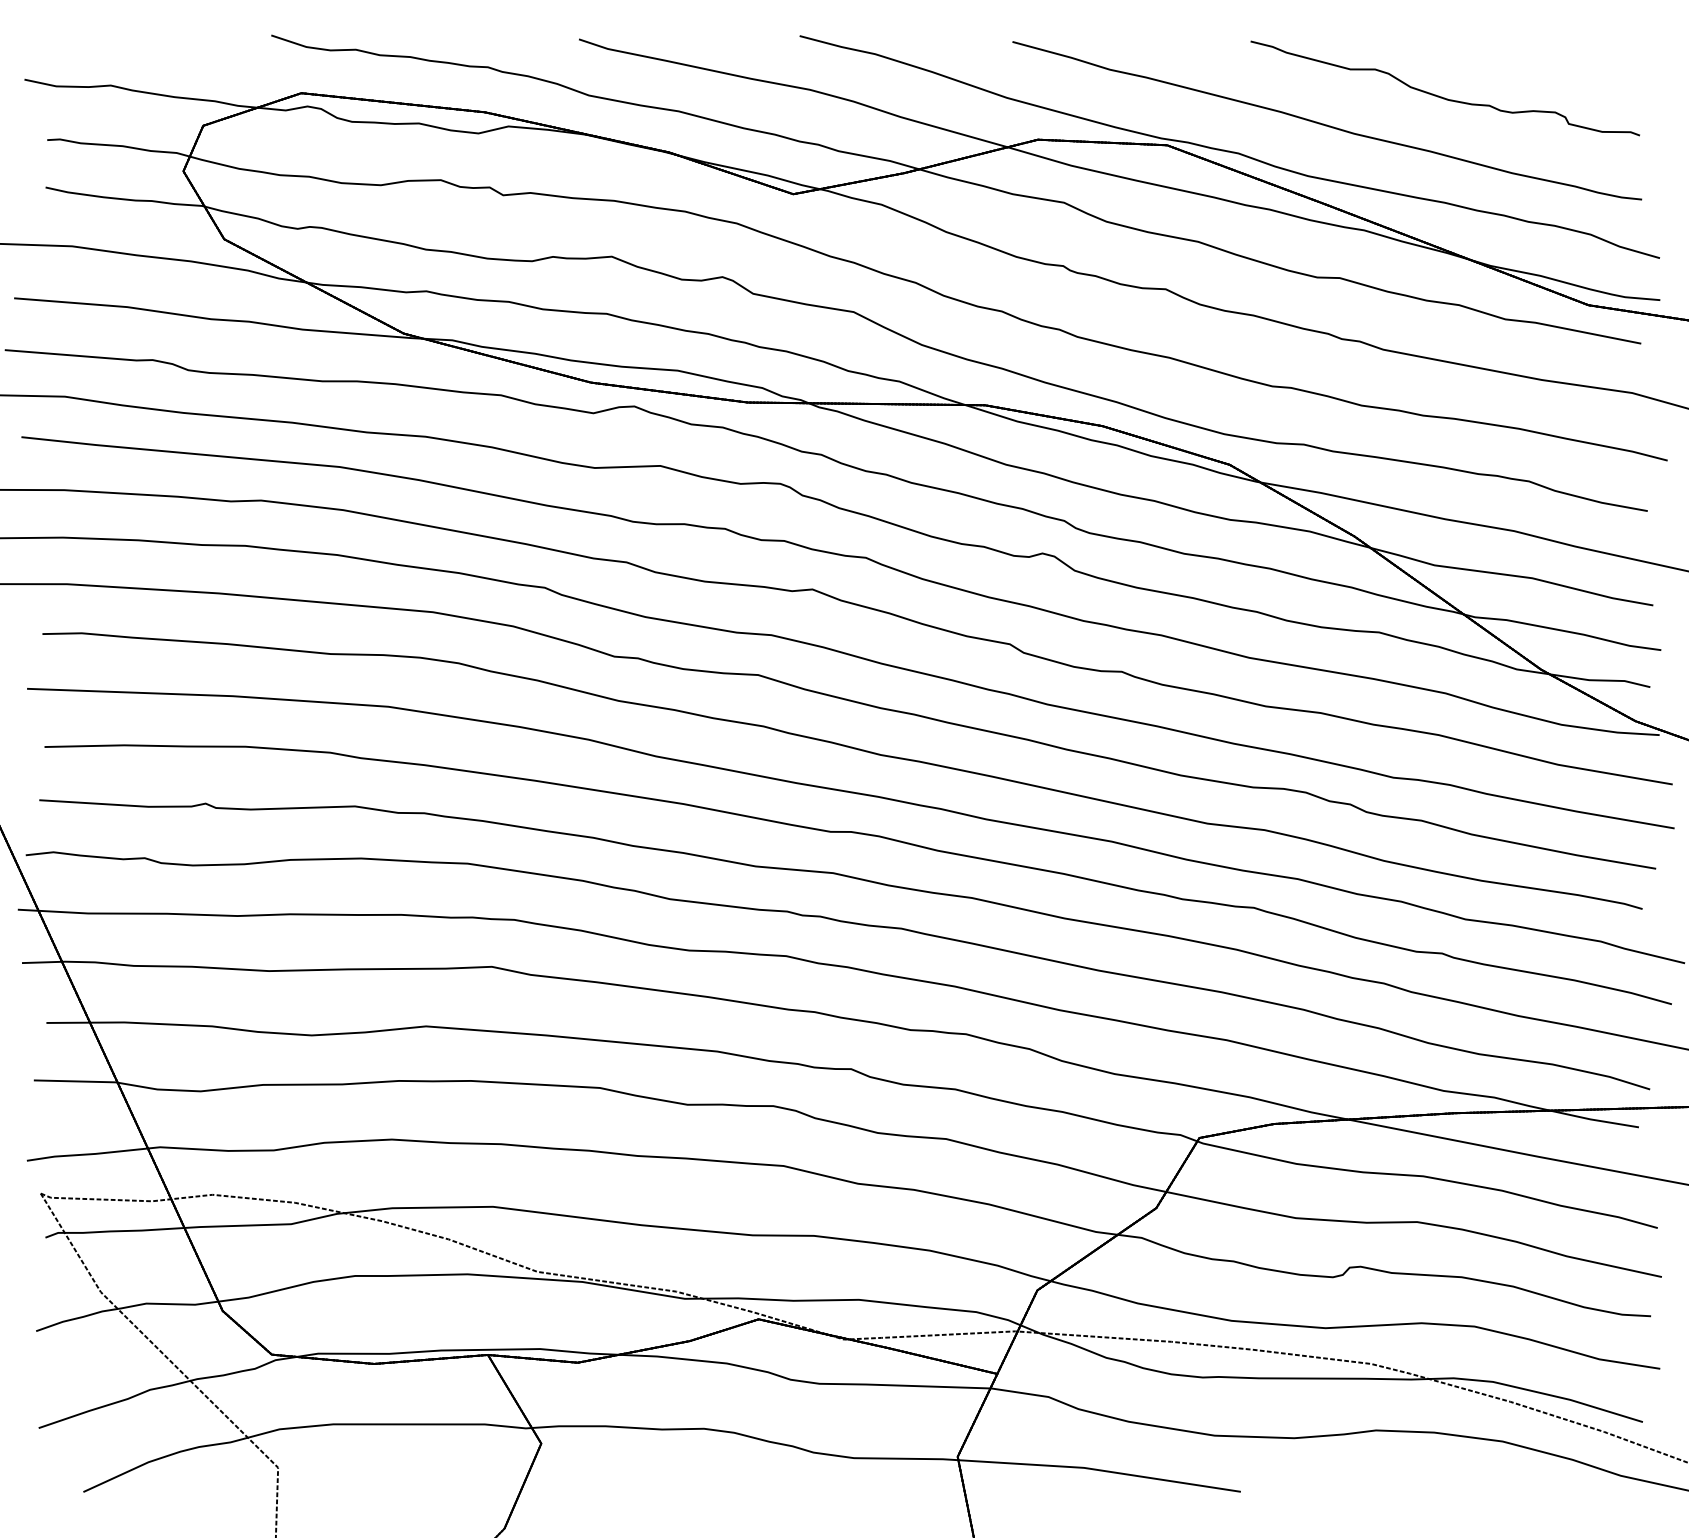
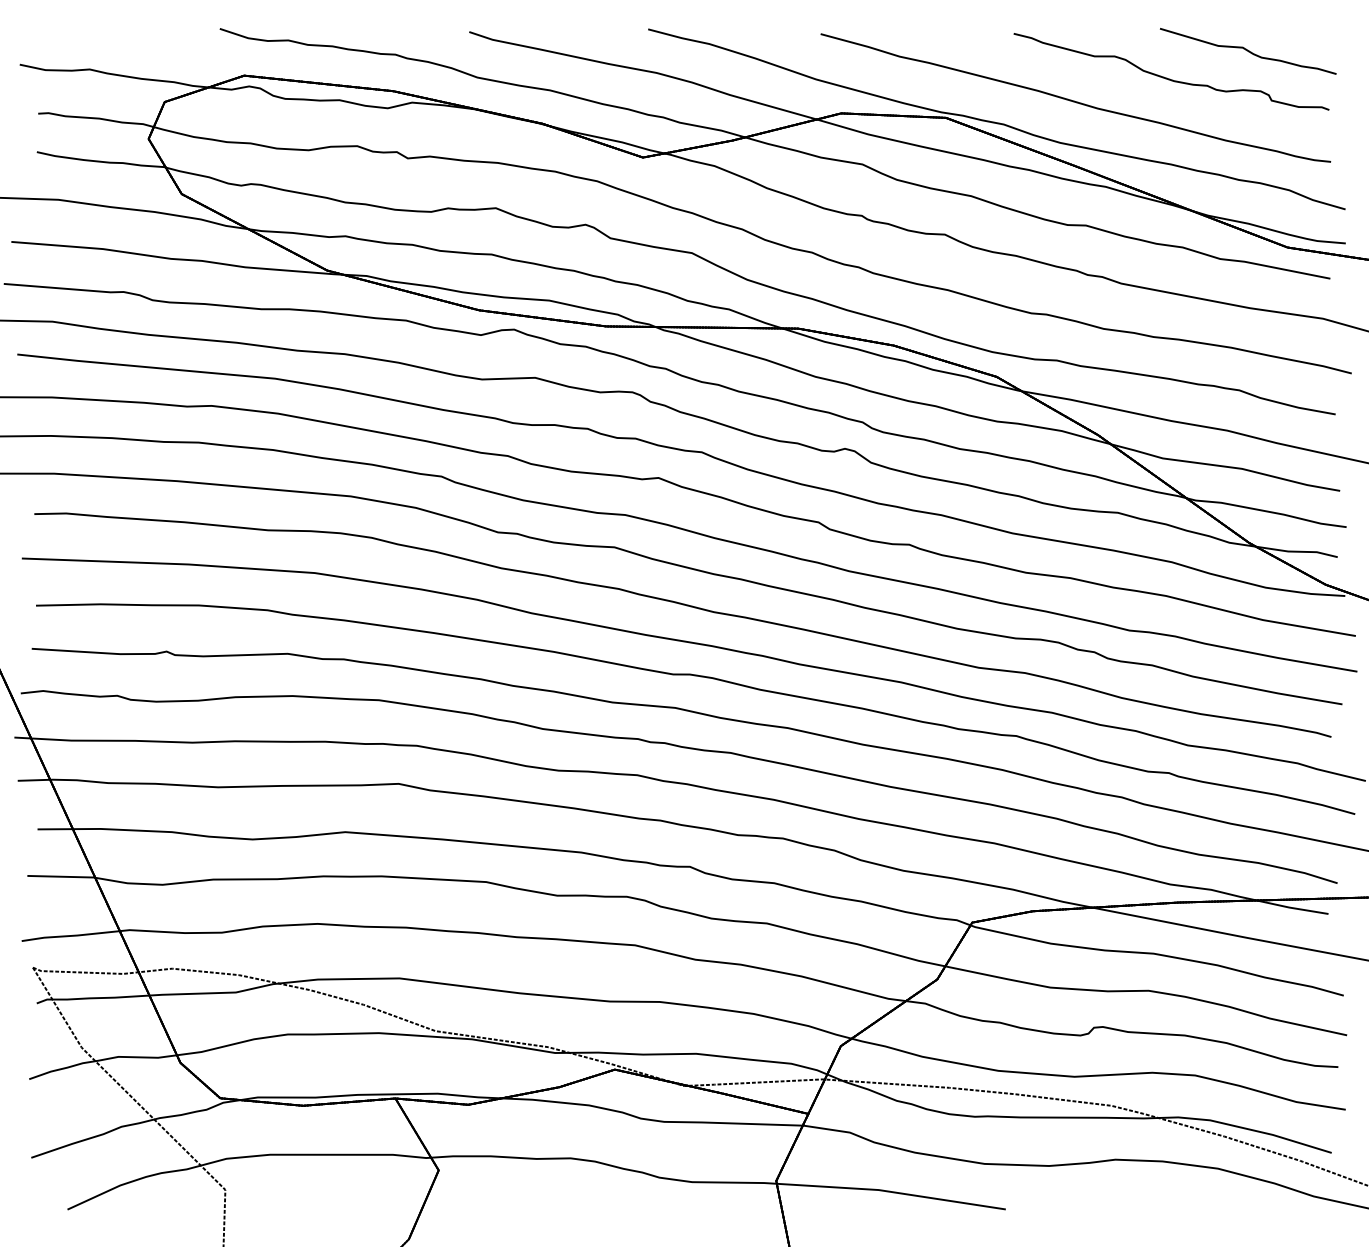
curve: (1540, 63) -> (1248, 51), added

